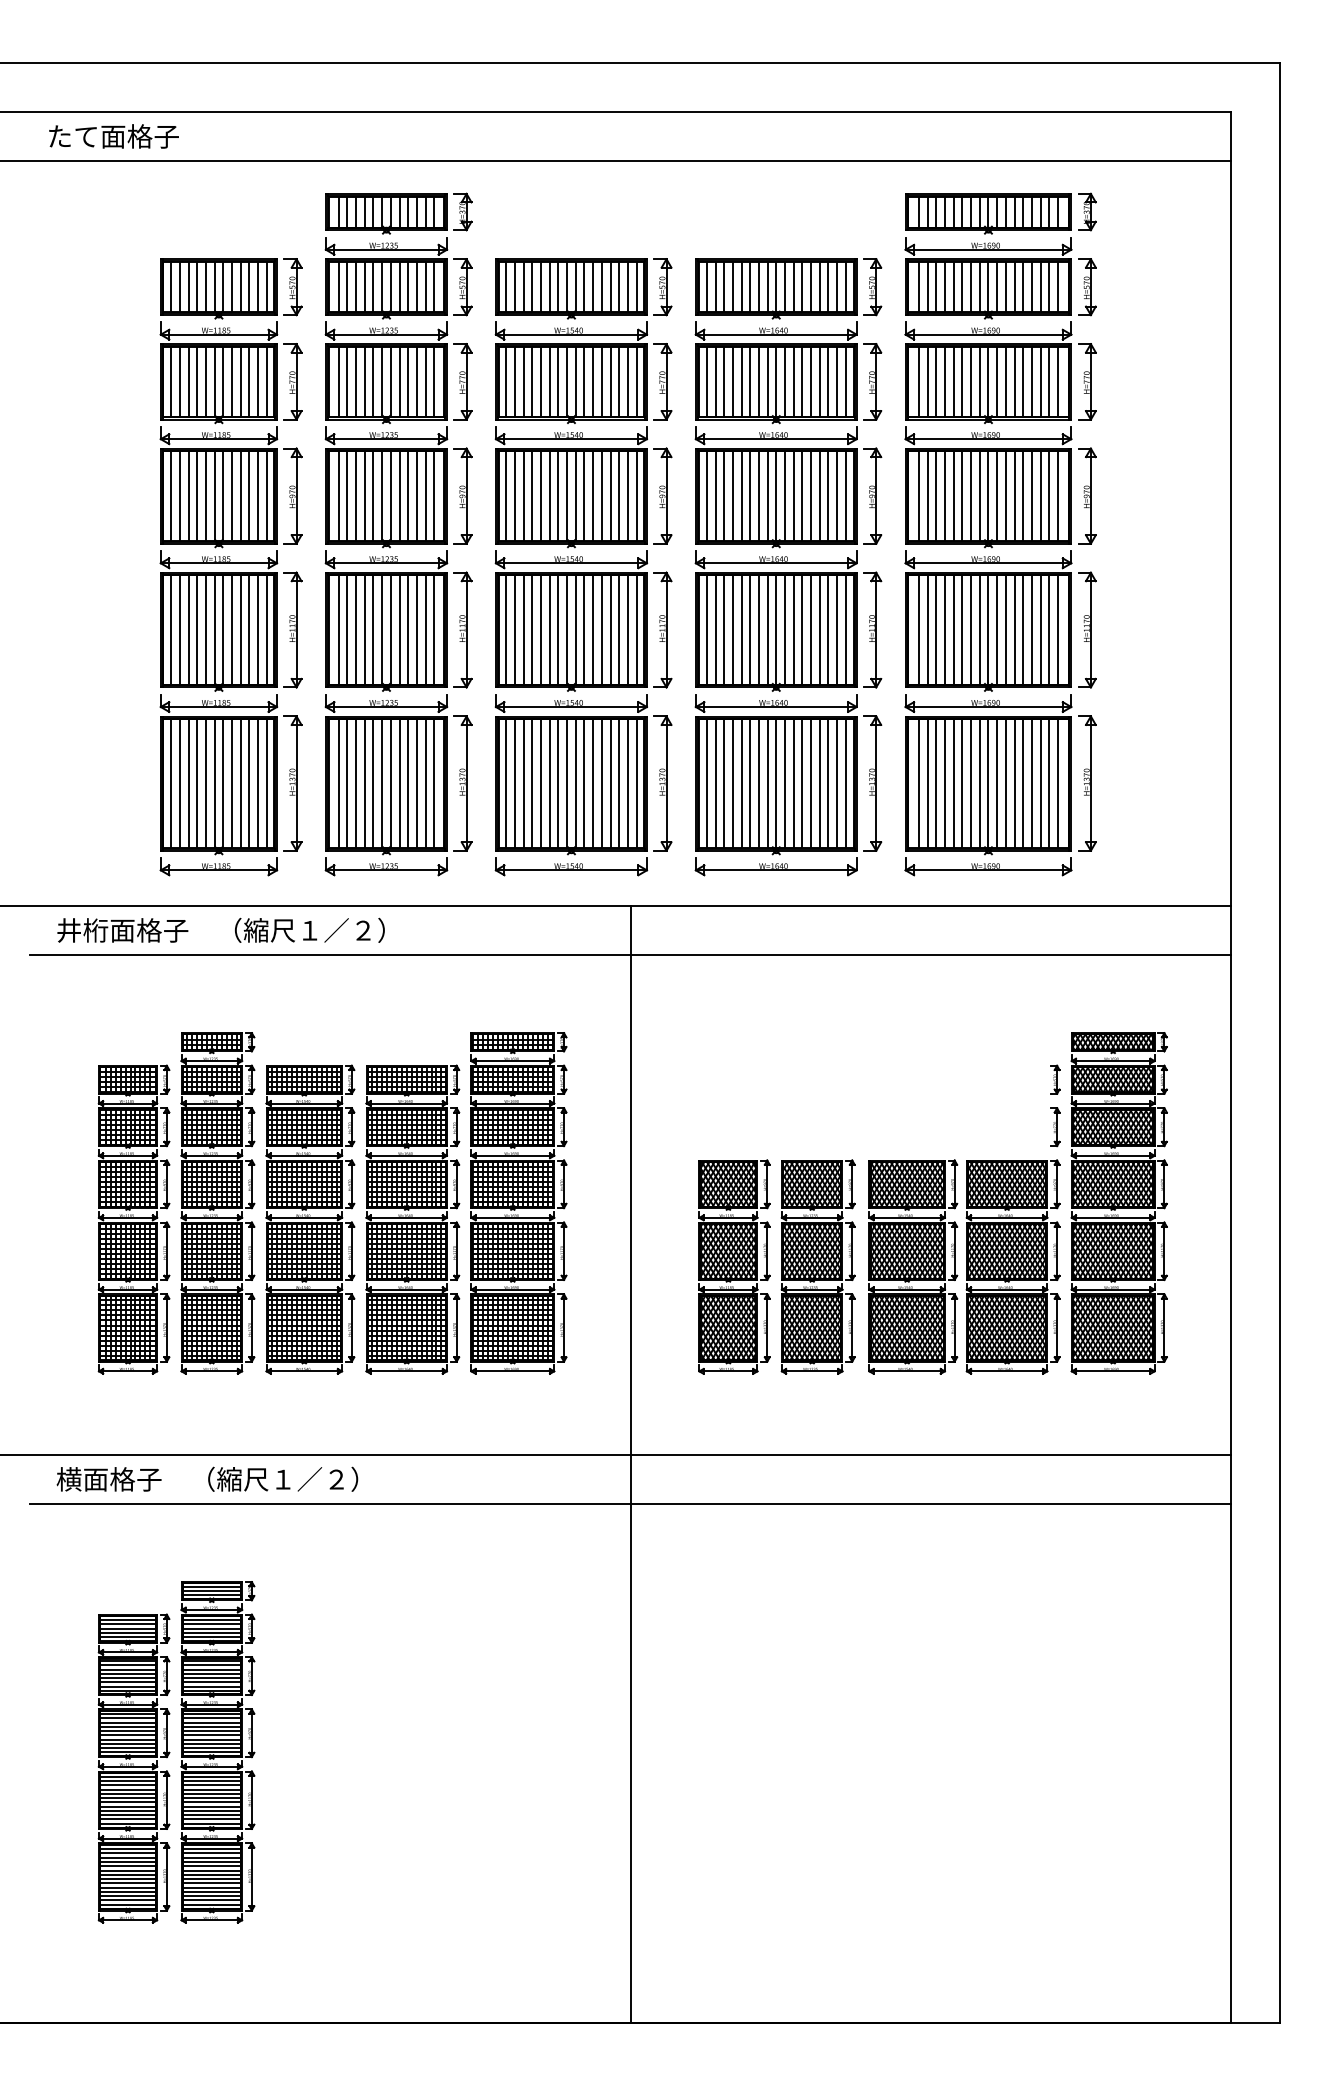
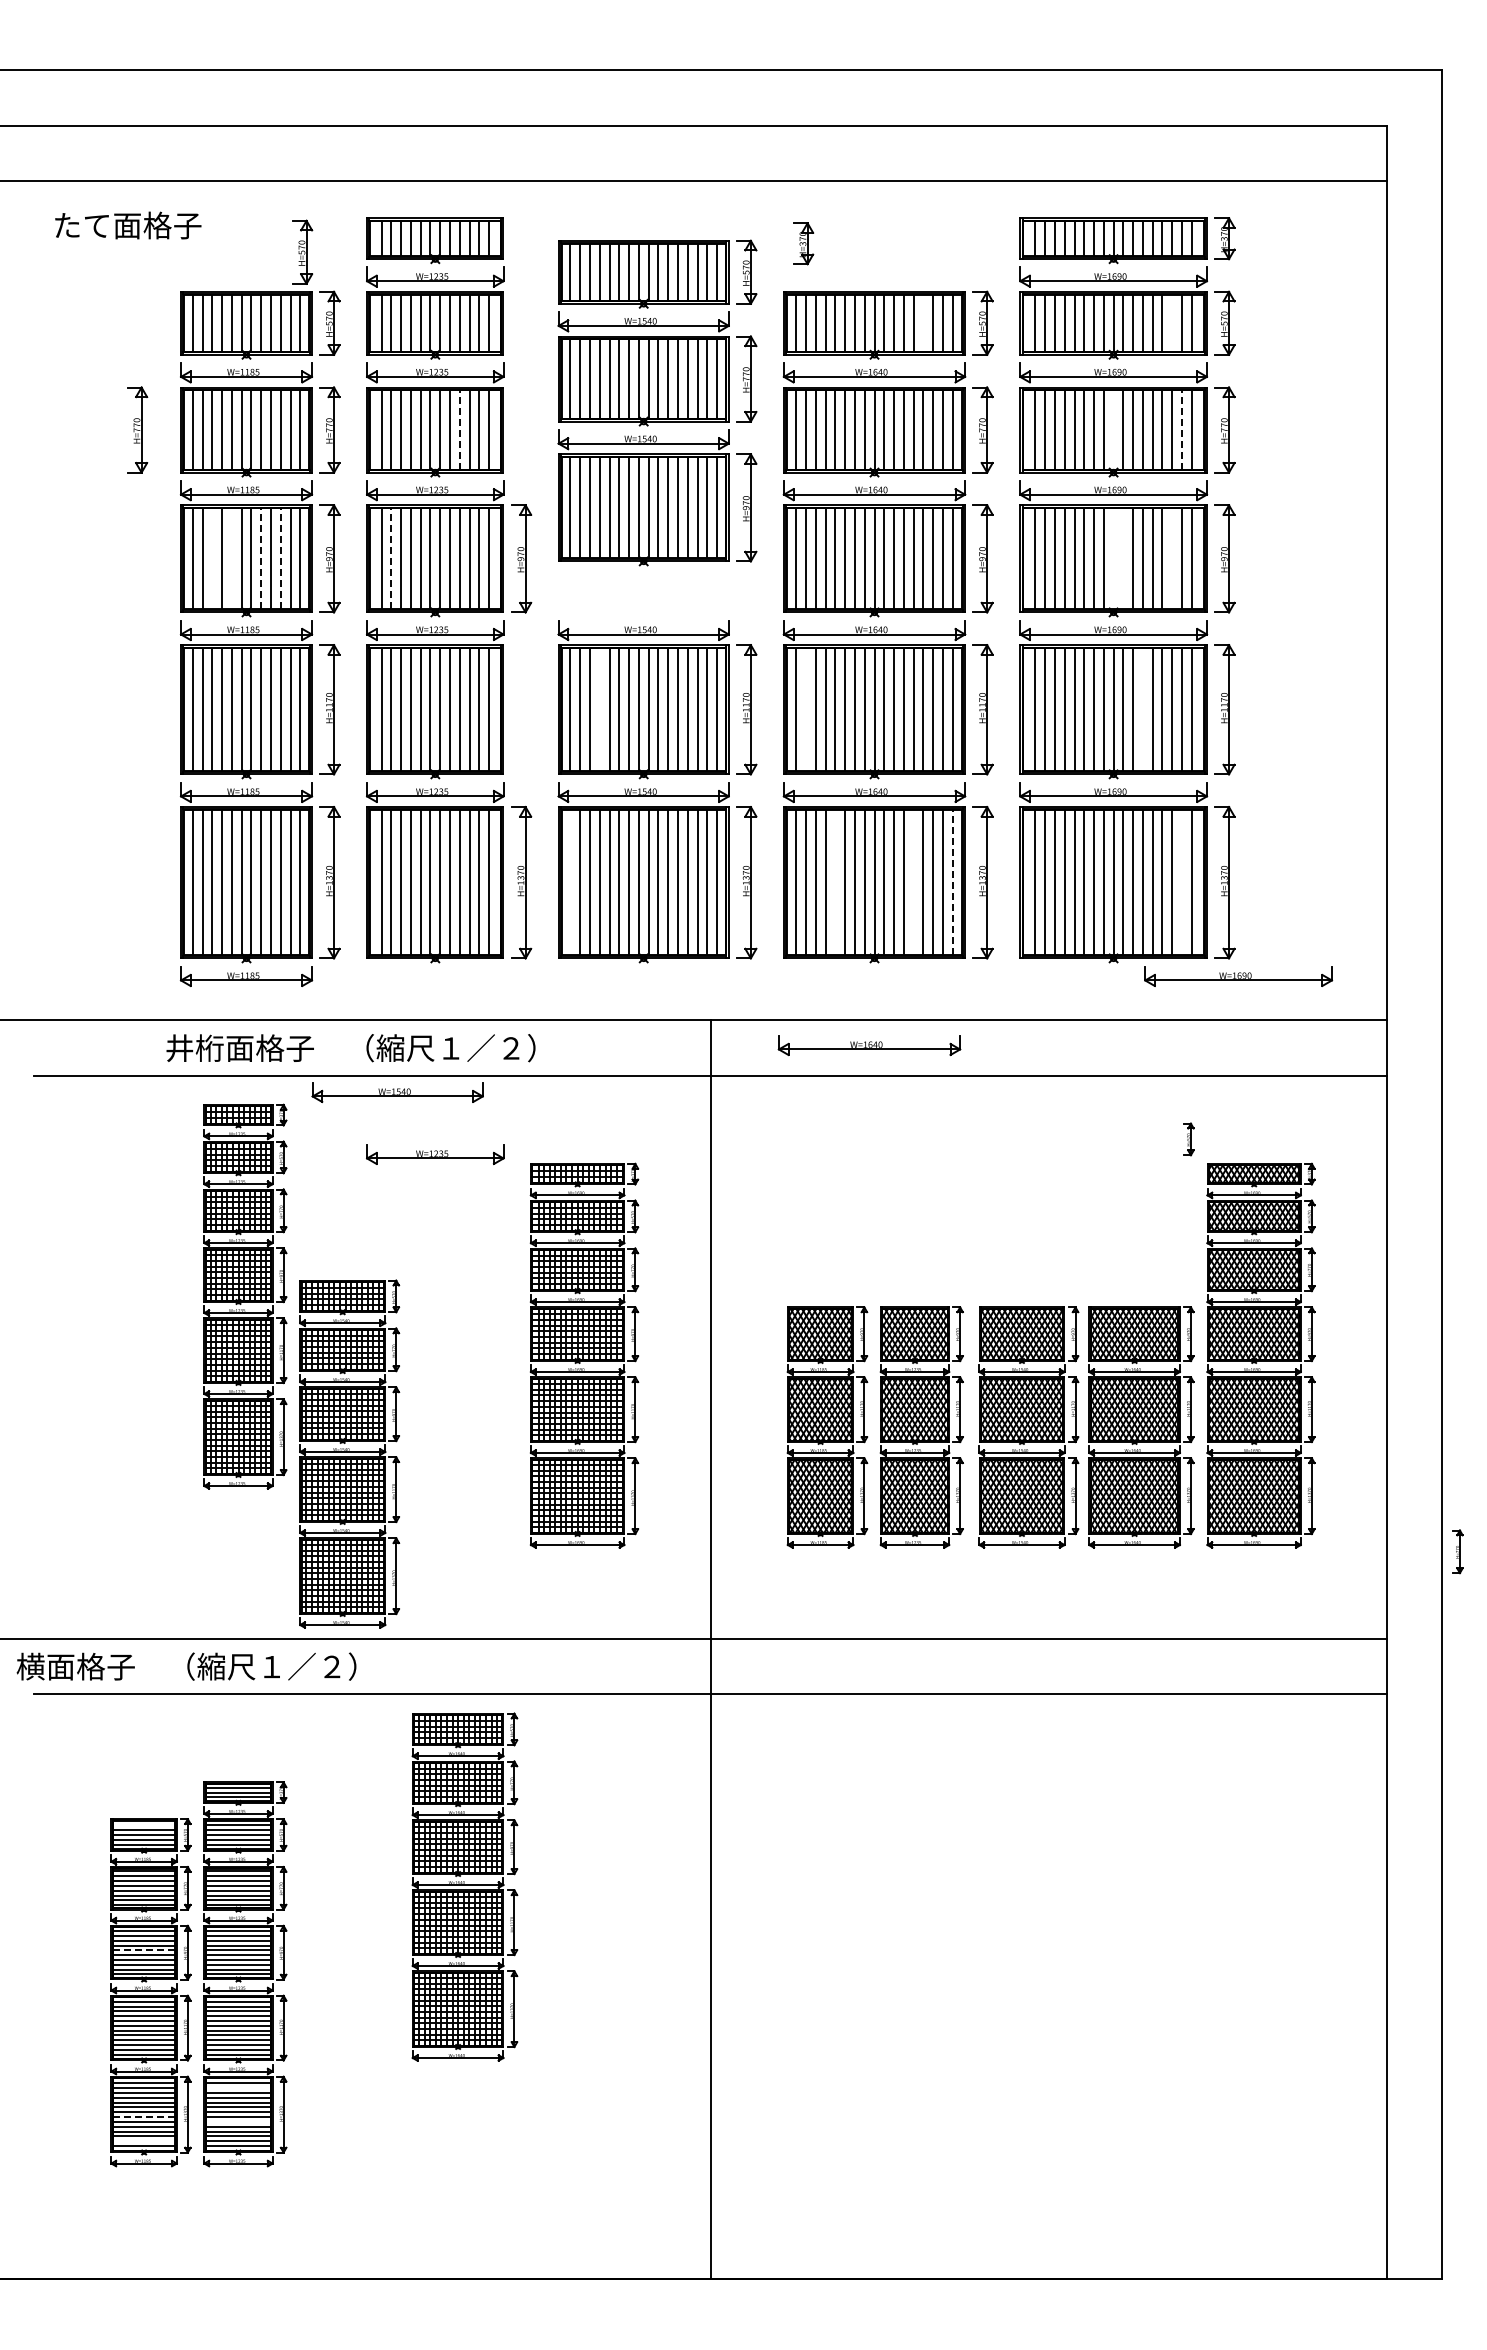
text: (114, 136) -> (128, 225), moved
part: (462, 211) -> (803, 243), moved
part: (462, 286) -> (302, 251), moved
line: (819, 286) -> (923, 322), removed
line: (1040, 286) -> (1172, 322), removed
part: (462, 381) -> (137, 429), moved
line: (988, 381) -> (1113, 429), removed
line: (407, 382) -> (459, 430), solid -> dashed
line: (1049, 382) -> (1182, 430), solid -> dashed
part: (583, 402) -> (657, 402), moved
line: (188, 495) -> (212, 558), removed
line: (205, 495) -> (231, 558), removed
line: (232, 495) -> (261, 558), solid -> dashed
line: (249, 495) -> (280, 558), solid -> dashed
line: (347, 495) -> (391, 558), solid -> dashed
line: (988, 495) -> (1113, 558), removed
line: (997, 495) -> (1123, 558), removed
line: (1040, 495) -> (1172, 558), removed
part: (462, 629) -> (521, 709), removed
line: (532, 629) -> (599, 709), removed
line: (715, 629) -> (806, 709), removed
line: (1014, 629) -> (1142, 709), removed
line: (506, 783) -> (570, 882), removed
line: (741, 783) -> (835, 882), removed
line: (810, 783) -> (913, 882), removed
line: (845, 783) -> (952, 882), solid -> dashed
line: (1049, 783) -> (1182, 882), removed
part: (386, 866) -> (435, 1154), moved
part: (571, 866) -> (397, 1092), moved
part: (776, 866) -> (869, 1045), moved
part: (988, 866) -> (1238, 976), moved
text: (220, 930) -> (350, 1048), moved
part: (1054, 1079) -> (1188, 1139), moved
part: (1054, 1126) -> (1457, 1551), moved
part: (218, 1203) -> (245, 1296), moved
part: (133, 1219) -> (150, 1373), removed
part: (310, 1219) -> (349, 1453), moved
part: (412, 1219) -> (464, 1886), moved
text: (207, 1479) -> (186, 1666), moved
line: (127, 1620) -> (143, 1825), removed
line: (127, 1731) -> (143, 1950), solid -> dashed
line: (211, 1853) -> (238, 2088), removed
line: (127, 1879) -> (143, 2117), solid -> dashed
line: (211, 1883) -> (238, 2121), removed
line: (127, 1900) -> (143, 2141), removed

